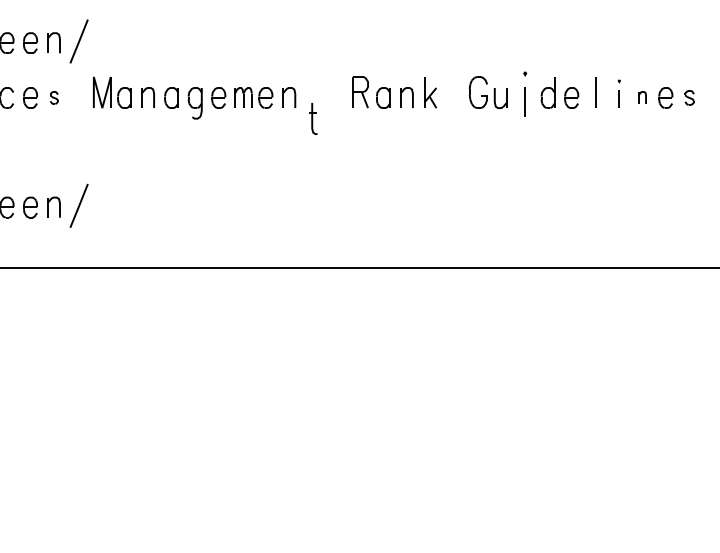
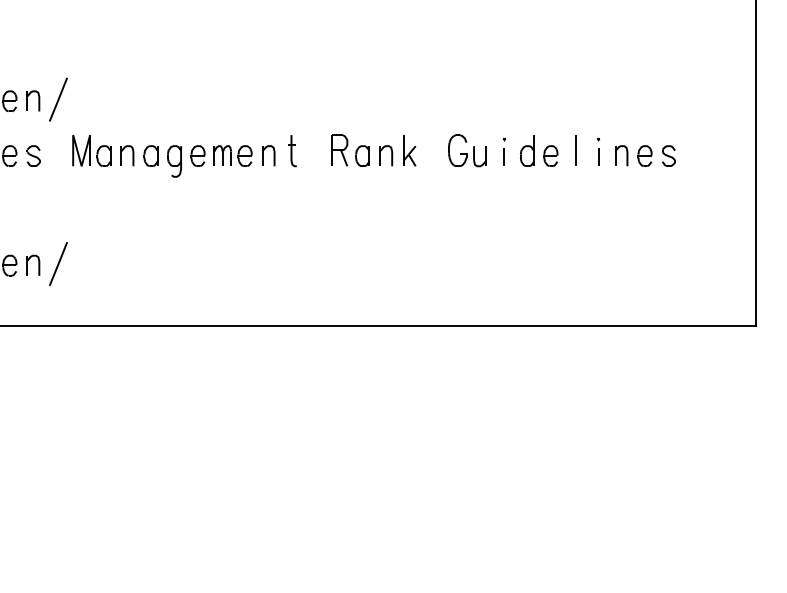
part: (525, 93) -> (504, 151), size x0.62
part: (54, 97) -> (33, 155), size x1.67
part: (642, 97) -> (621, 155), size x1.67
part: (689, 97) -> (668, 155), size x1.43
part: (313, 119) -> (292, 151), moved

